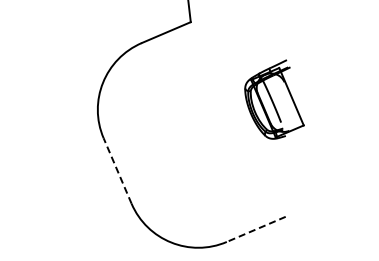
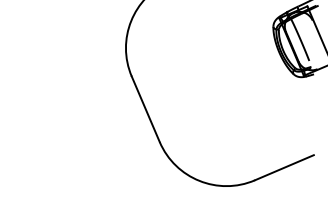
line: (117, 170) -> (145, 108), dashed -> solid
line: (255, 229) -> (283, 167), dashed -> solid

